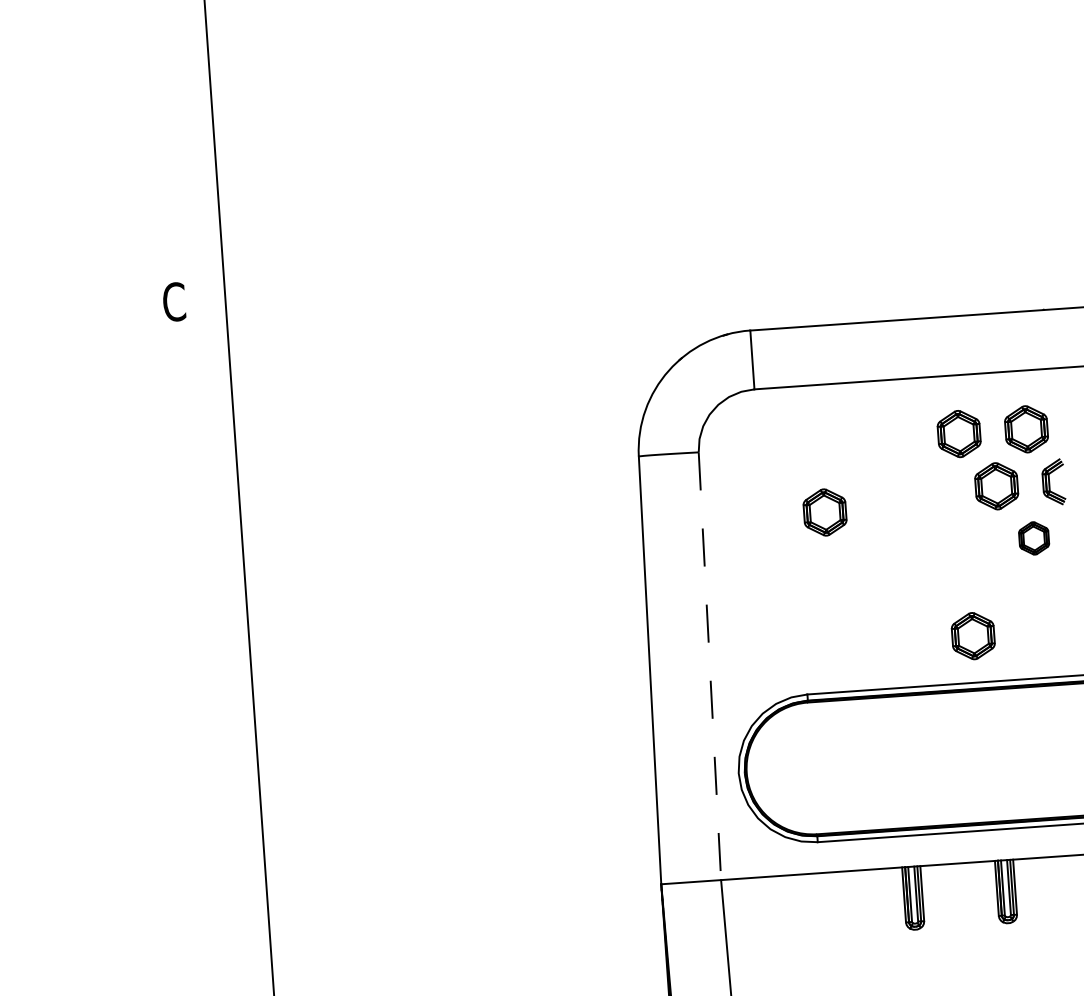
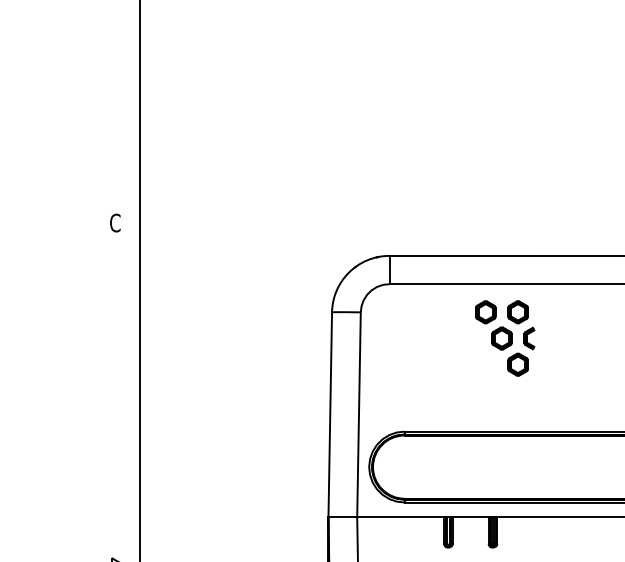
part: (823, 512) -> (418, 345), removed
part: (1032, 538) -> (517, 364), size x1.43
part: (972, 636) -> (485, 409), removed
line: (708, 665) -> (358, 414), dashed -> solid

